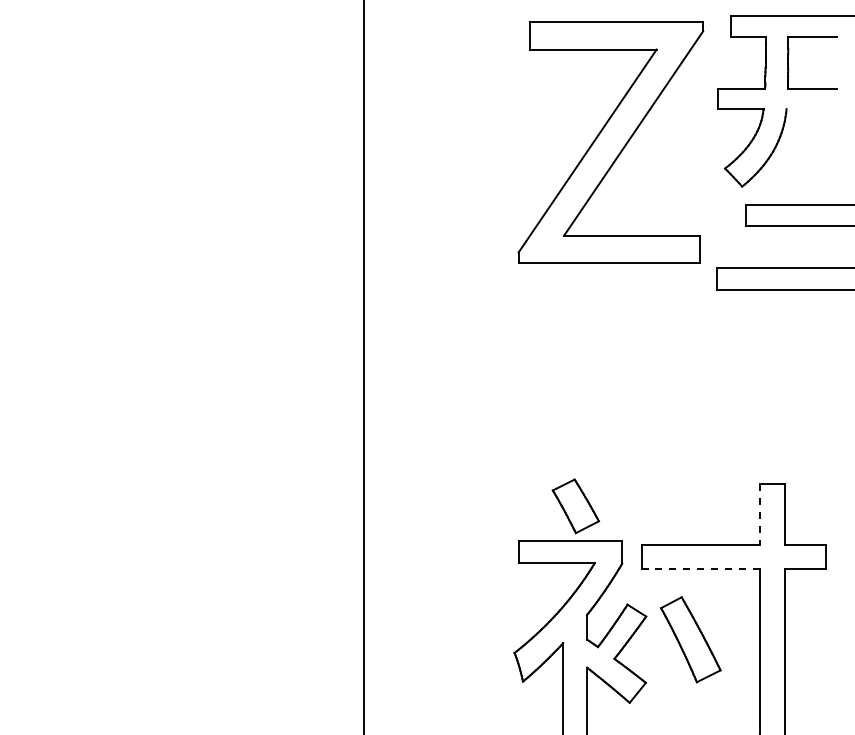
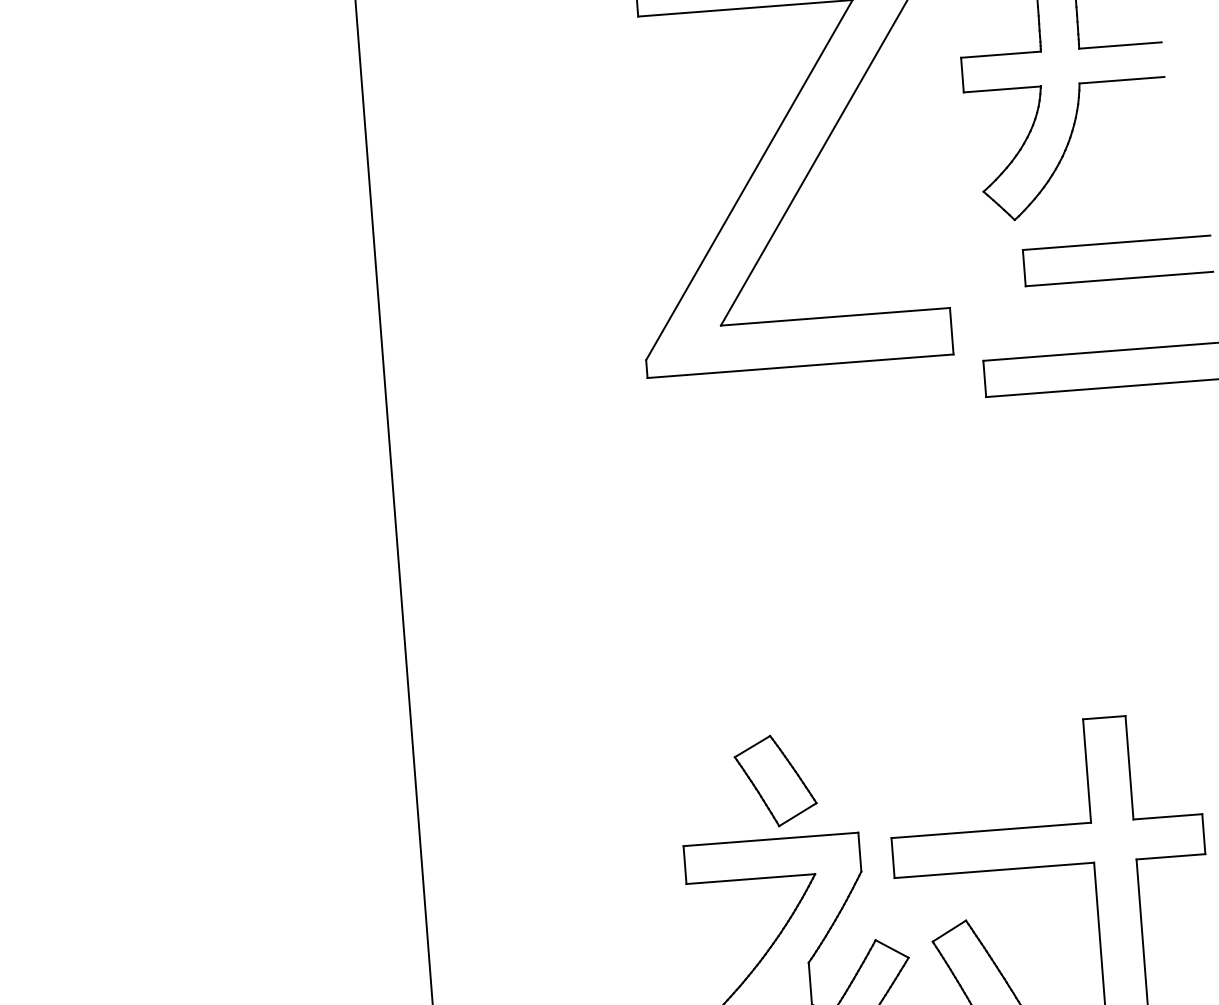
line: (811, 109) -> (1121, 80), added
line: (759, 514) -> (1086, 770), dashed -> solid
line: (701, 568) -> (995, 869), dashed -> solid

